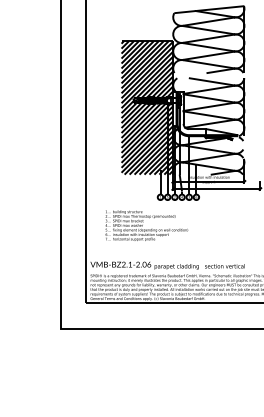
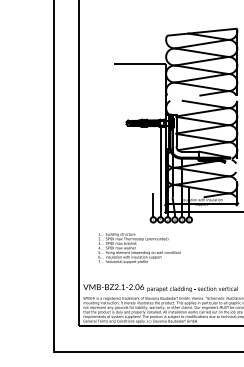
hatch: (147, 107) -> (140, 130), removed

